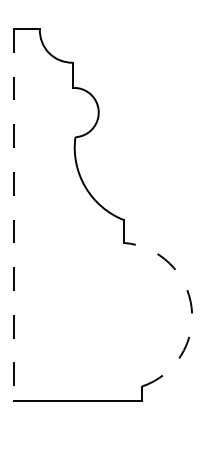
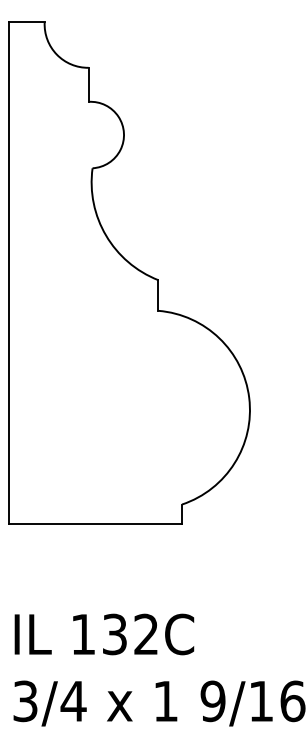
line: (13, 215) -> (9, 273), dashed -> solid
arc: (191, 307) -> (249, 398), dashed -> solid

